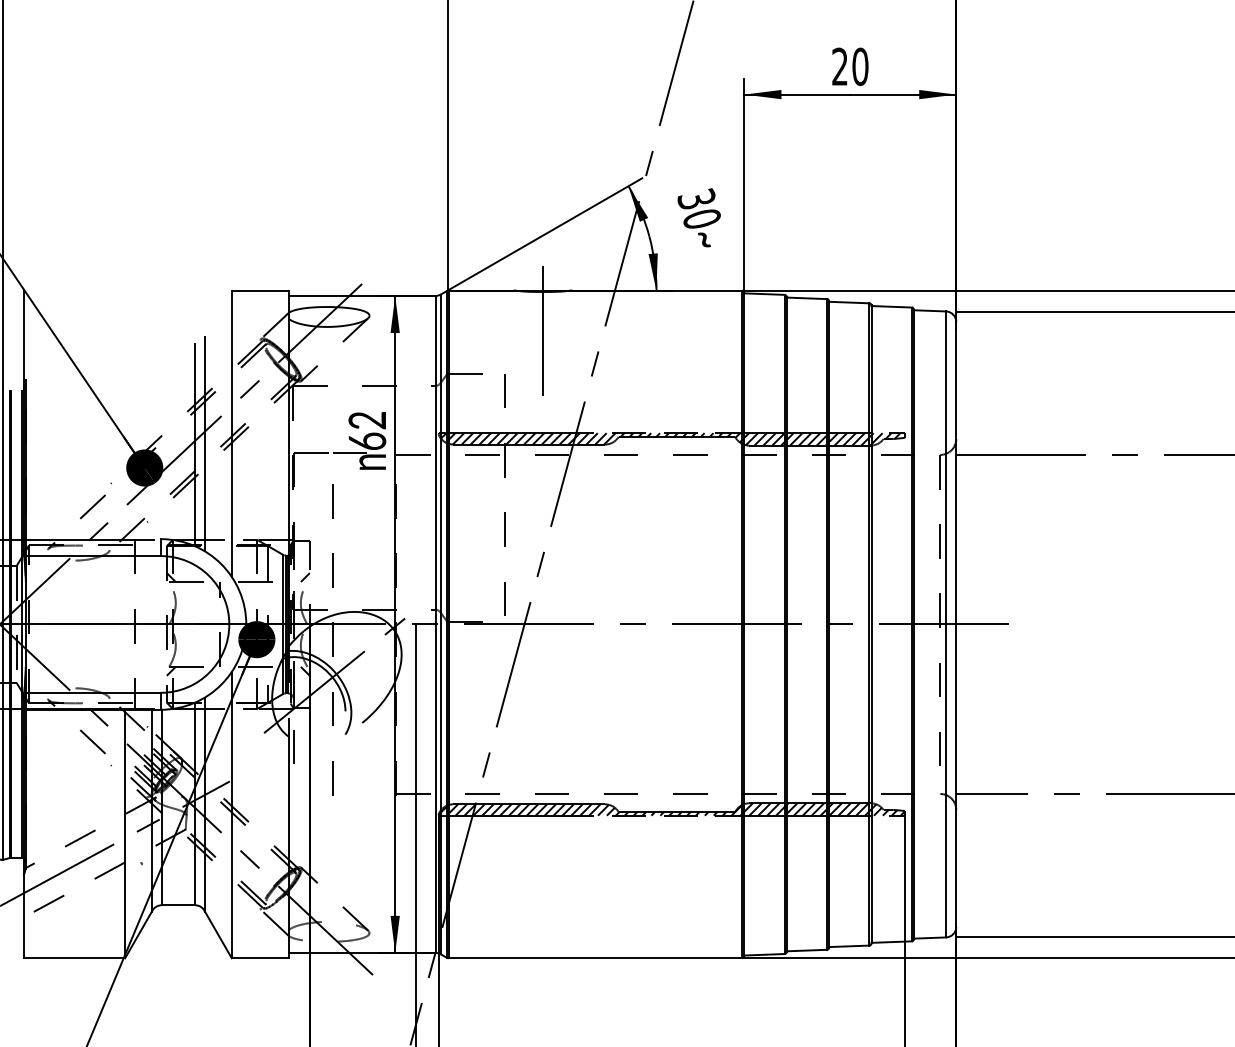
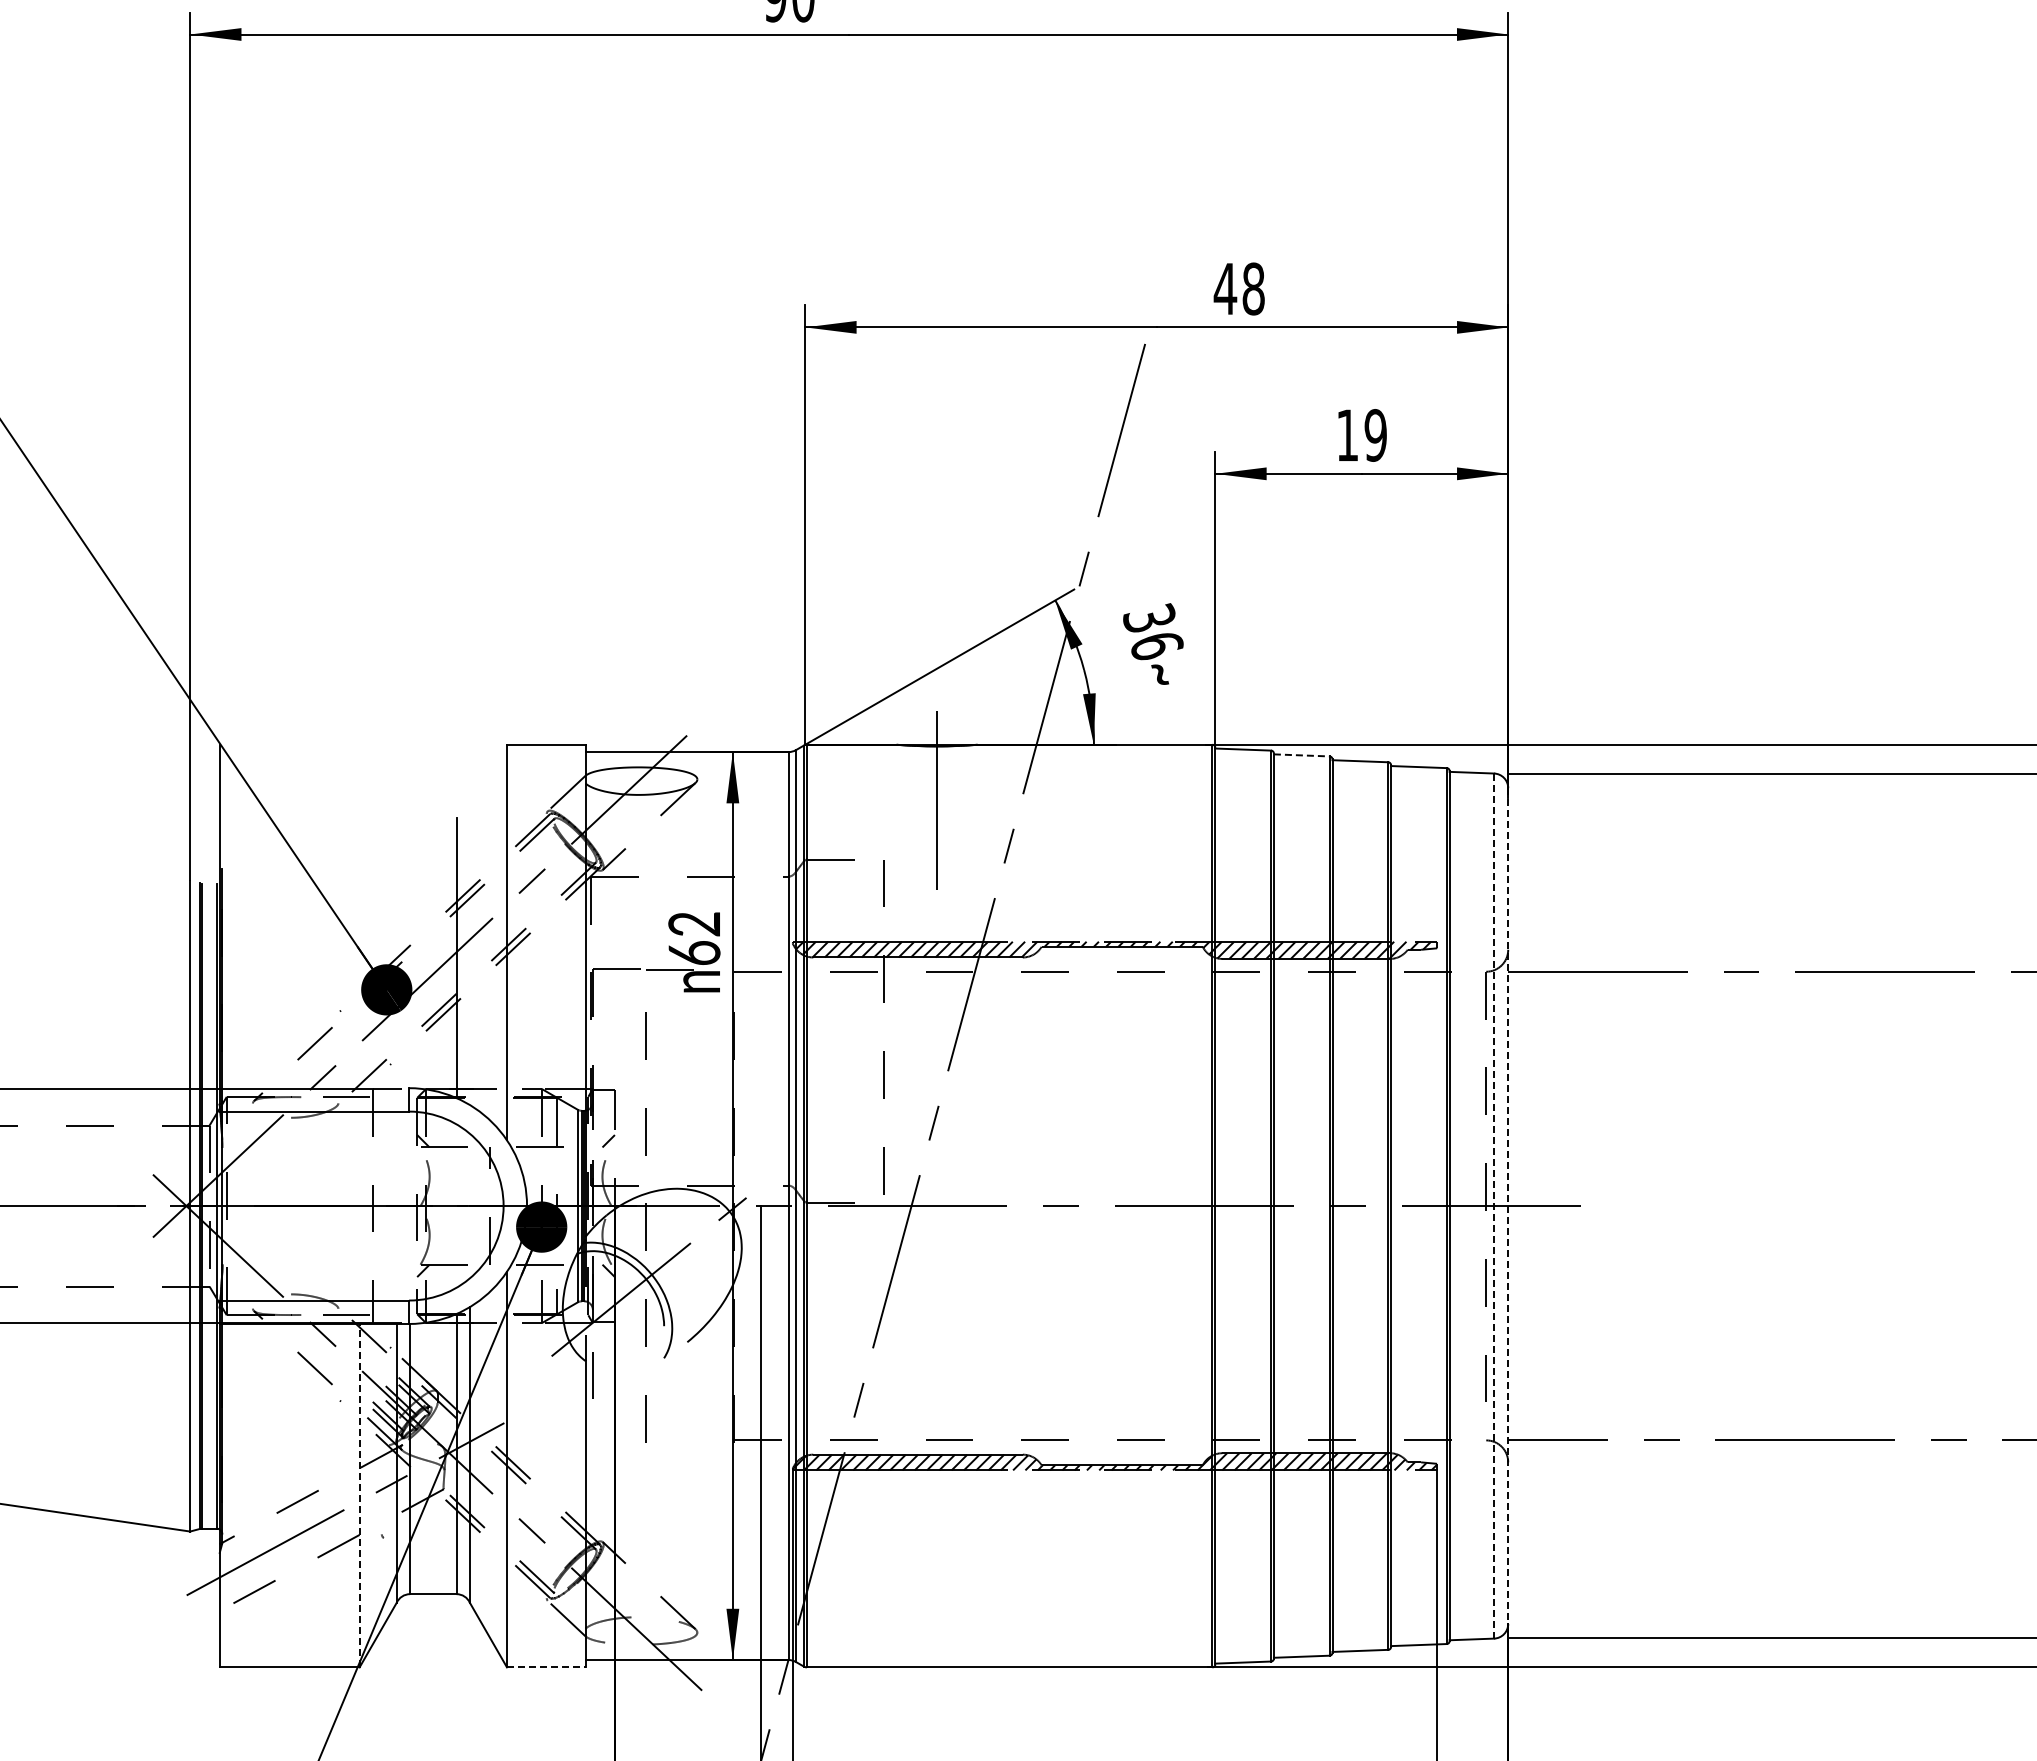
text: (850, 66) -> (1361, 435), 20 -> 19
text: (702, 219) -> (1157, 646), 30 -> 36
line: (806, 298) -> (1301, 755), solid -> dashed
line: (204, 444) -> (469, 957), removed
line: (946, 624) -> (1494, 1206), solid -> dashed
line: (956, 624) -> (1508, 1206), solid -> dashed
line: (125, 833) -> (359, 1495), solid -> dashed
line: (260, 958) -> (546, 1667), solid -> dashed

